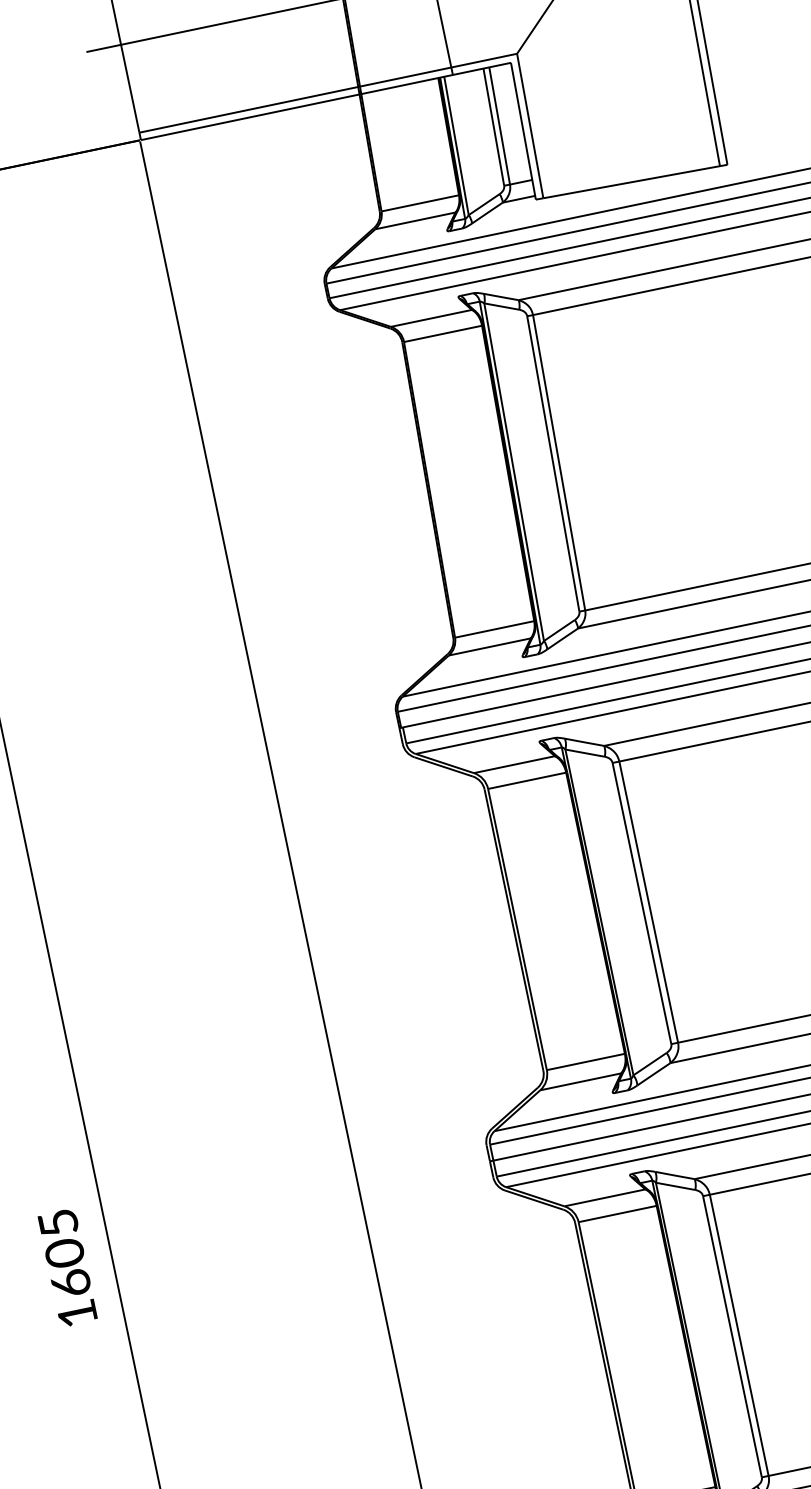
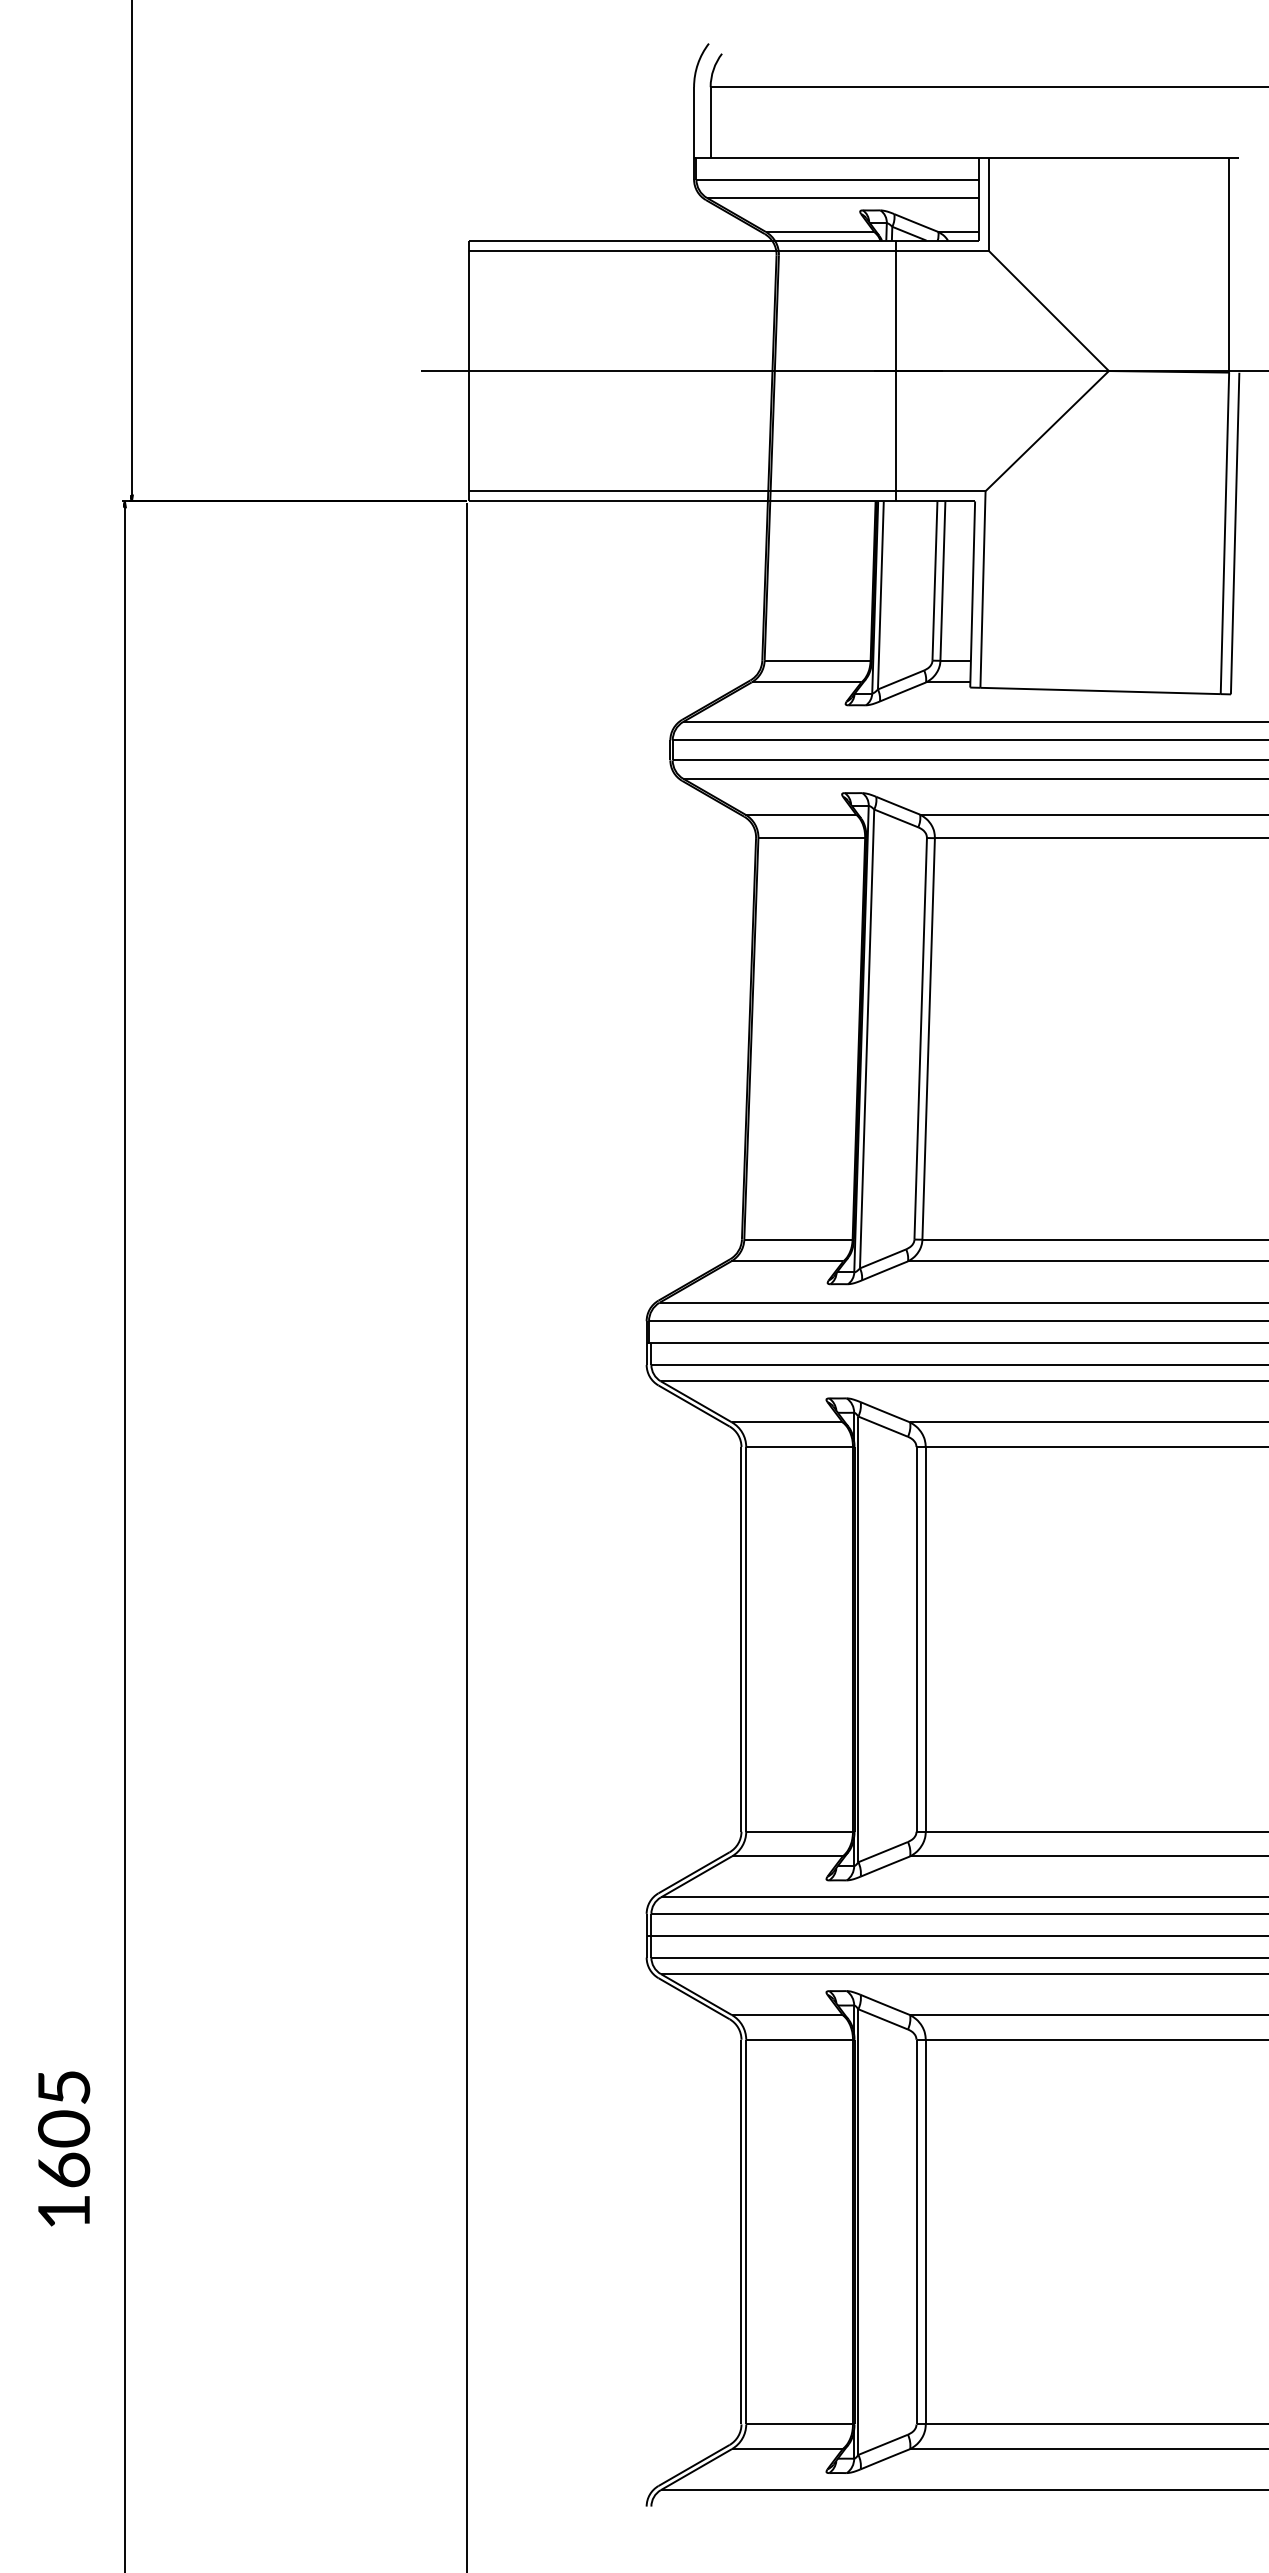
text: (68, 1267) -> (64, 2148), moved

